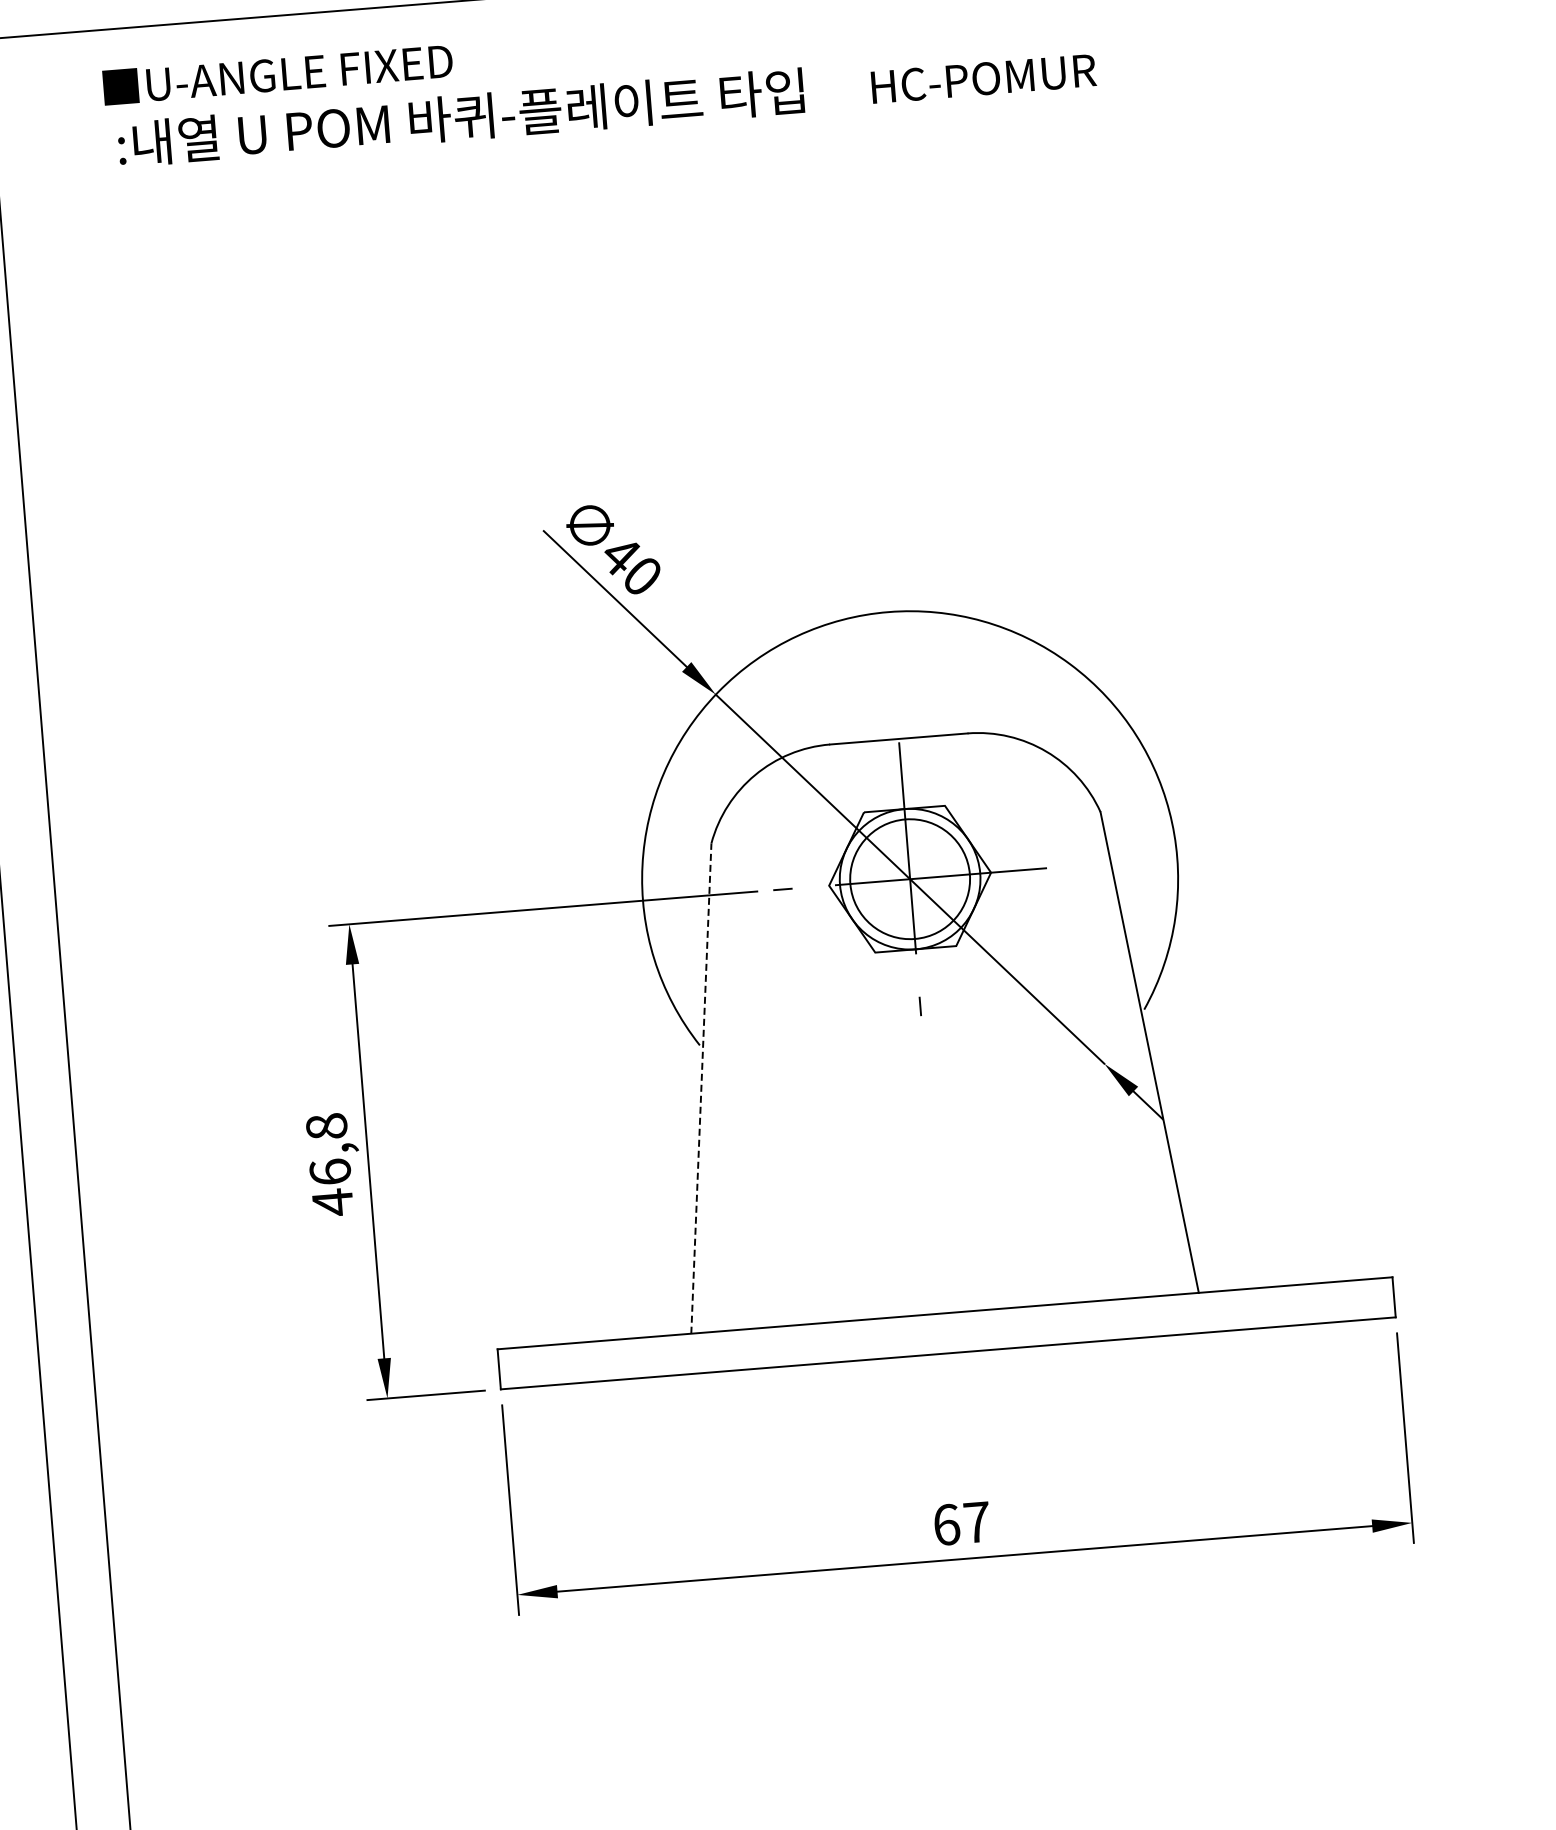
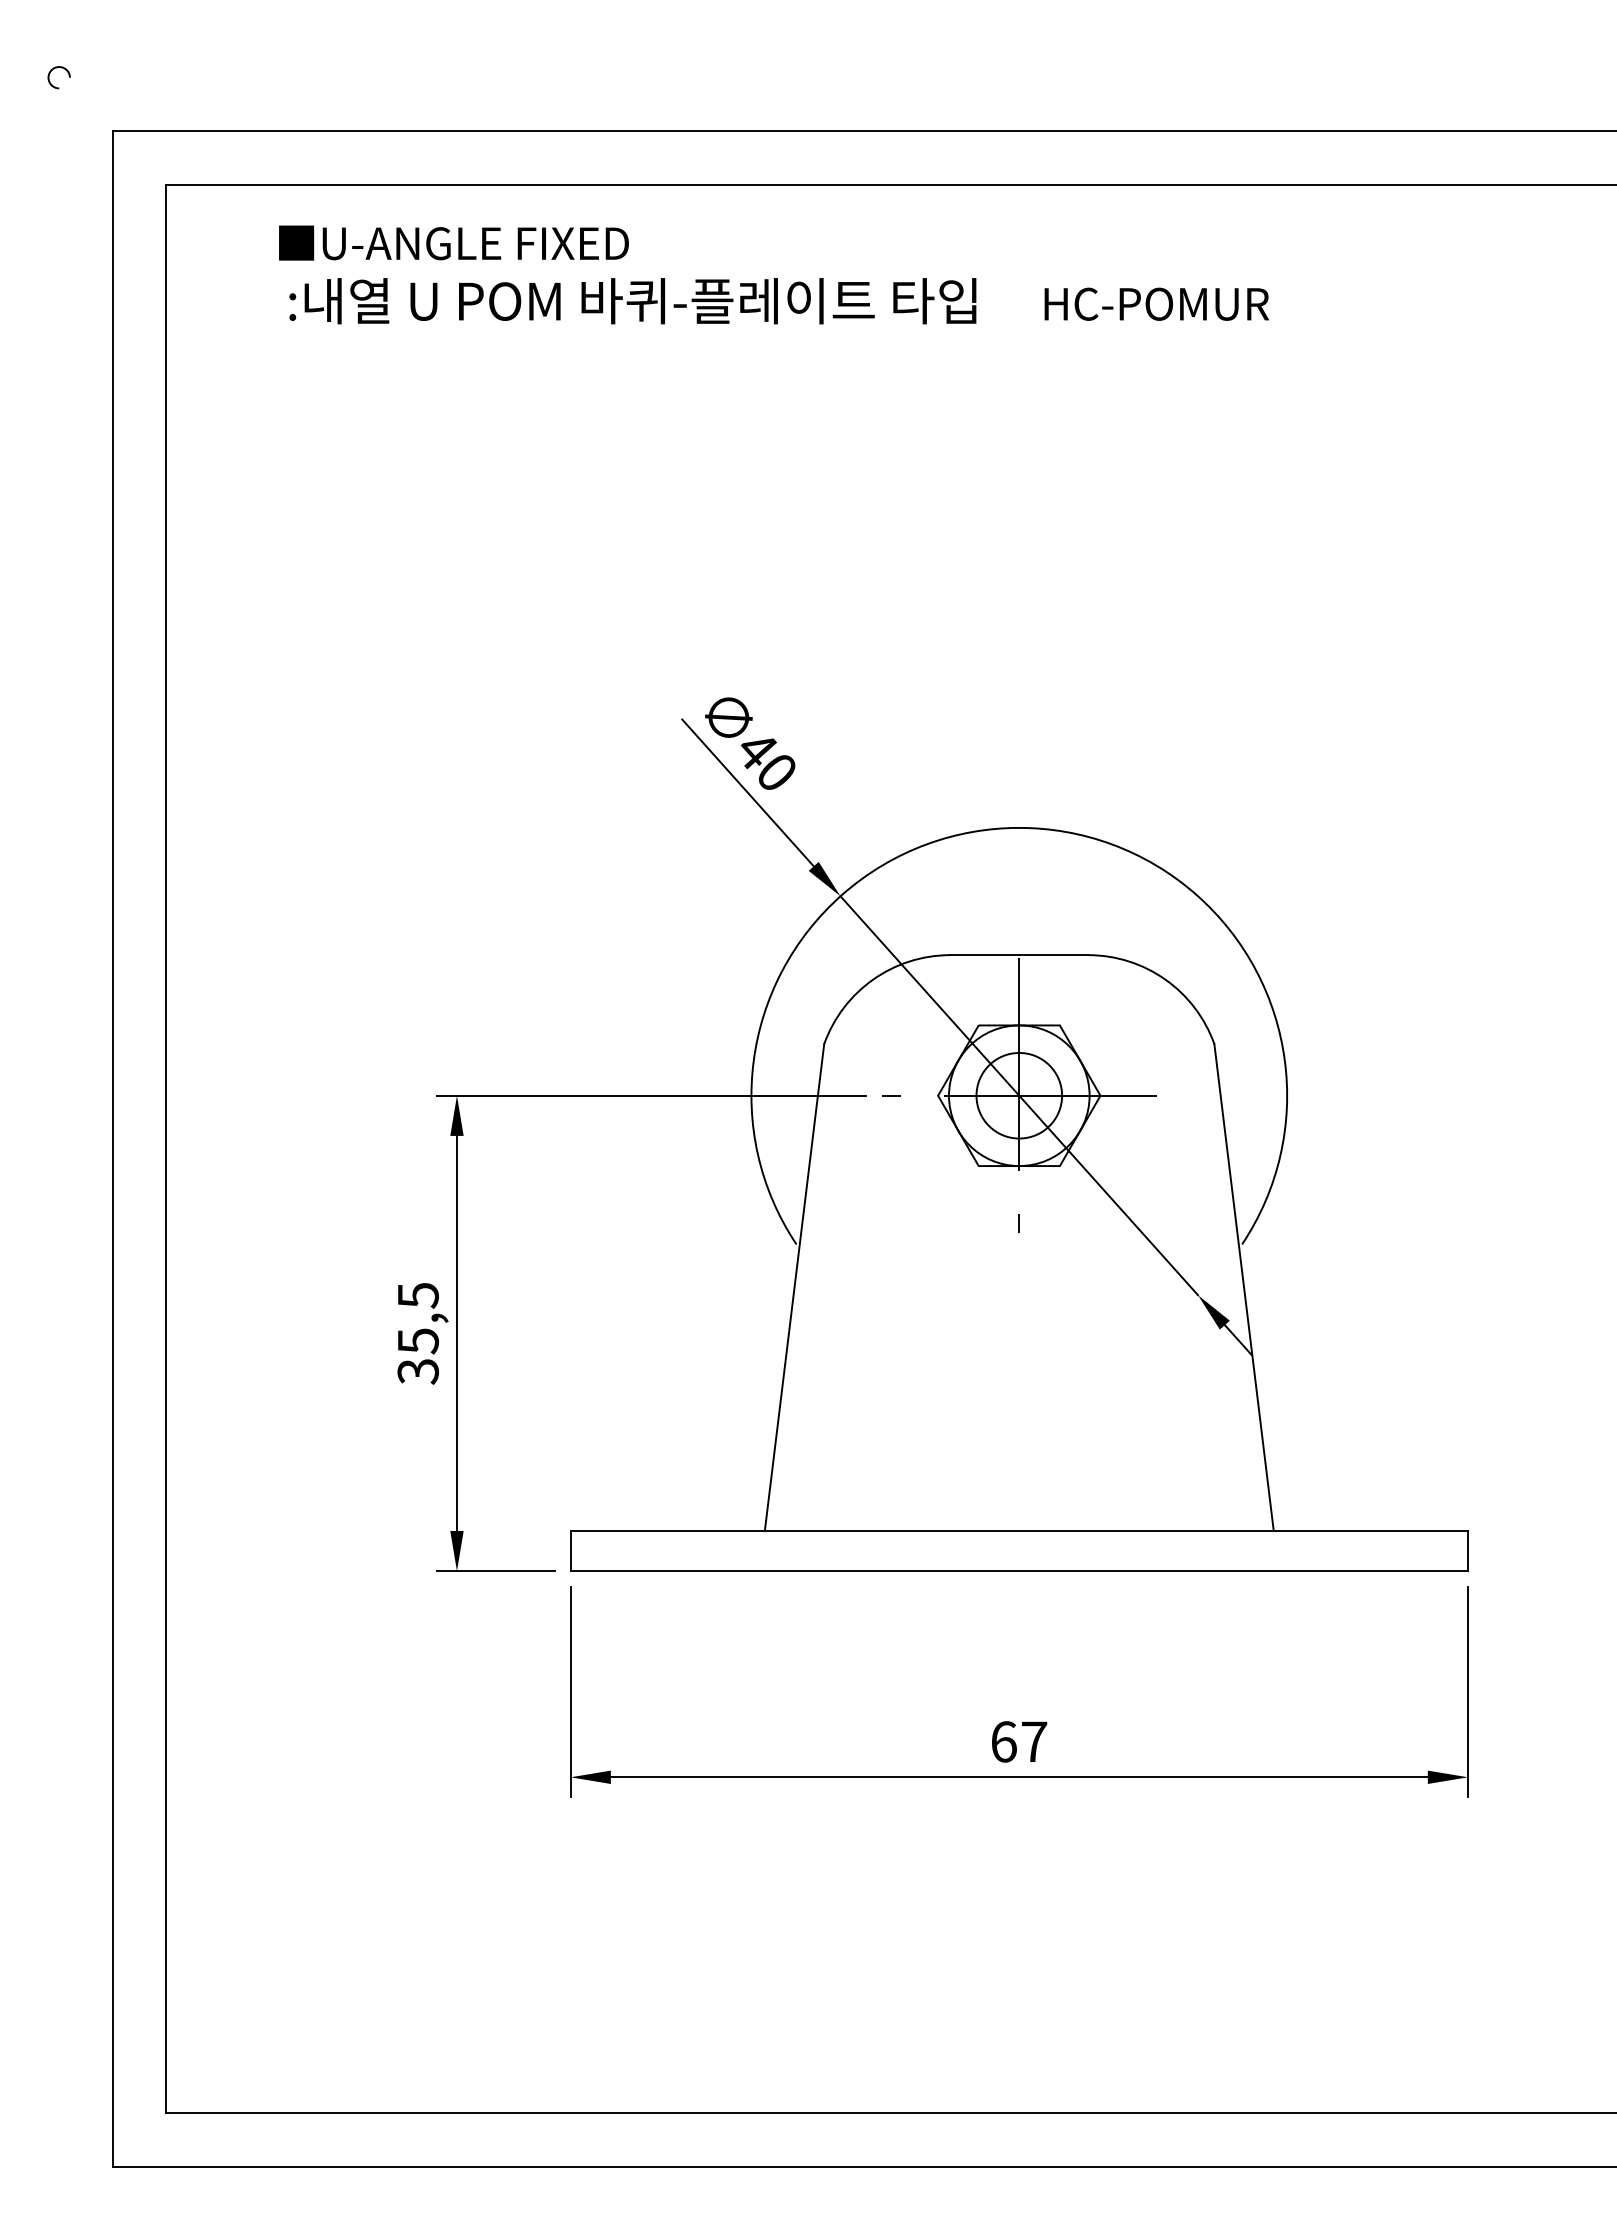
circle: (910, 878) -> (1019, 1095), size x0.71
line: (701, 1088) -> (794, 1287), dashed -> solid
text: (329, 1164) -> (417, 1333), 46,8 -> 35,5

